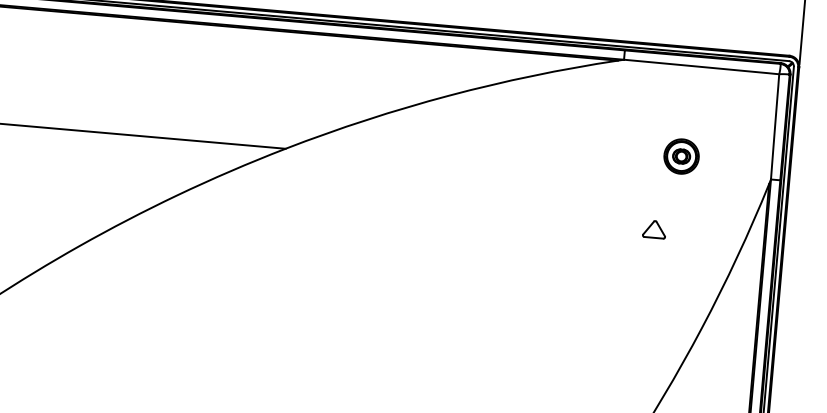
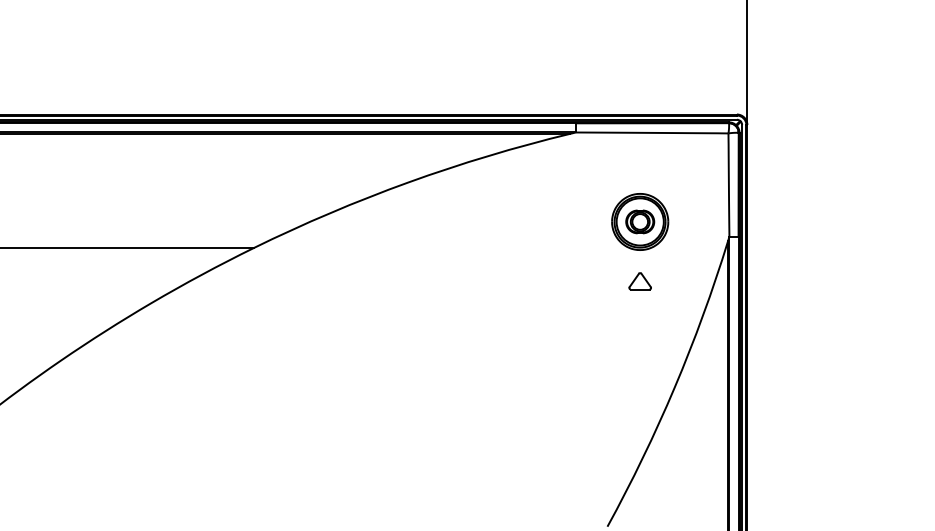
part: (681, 156) -> (640, 221), size x1.67
part: (653, 229) -> (639, 281), moved

